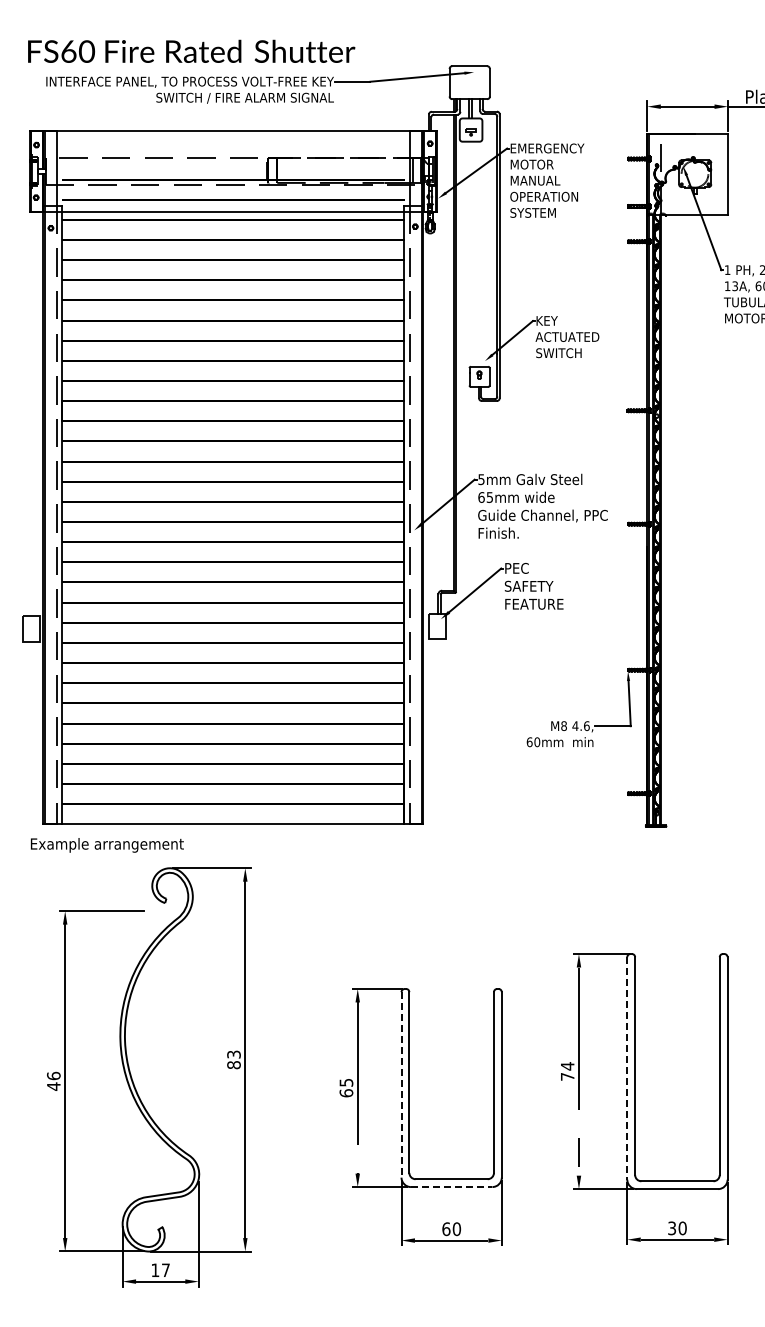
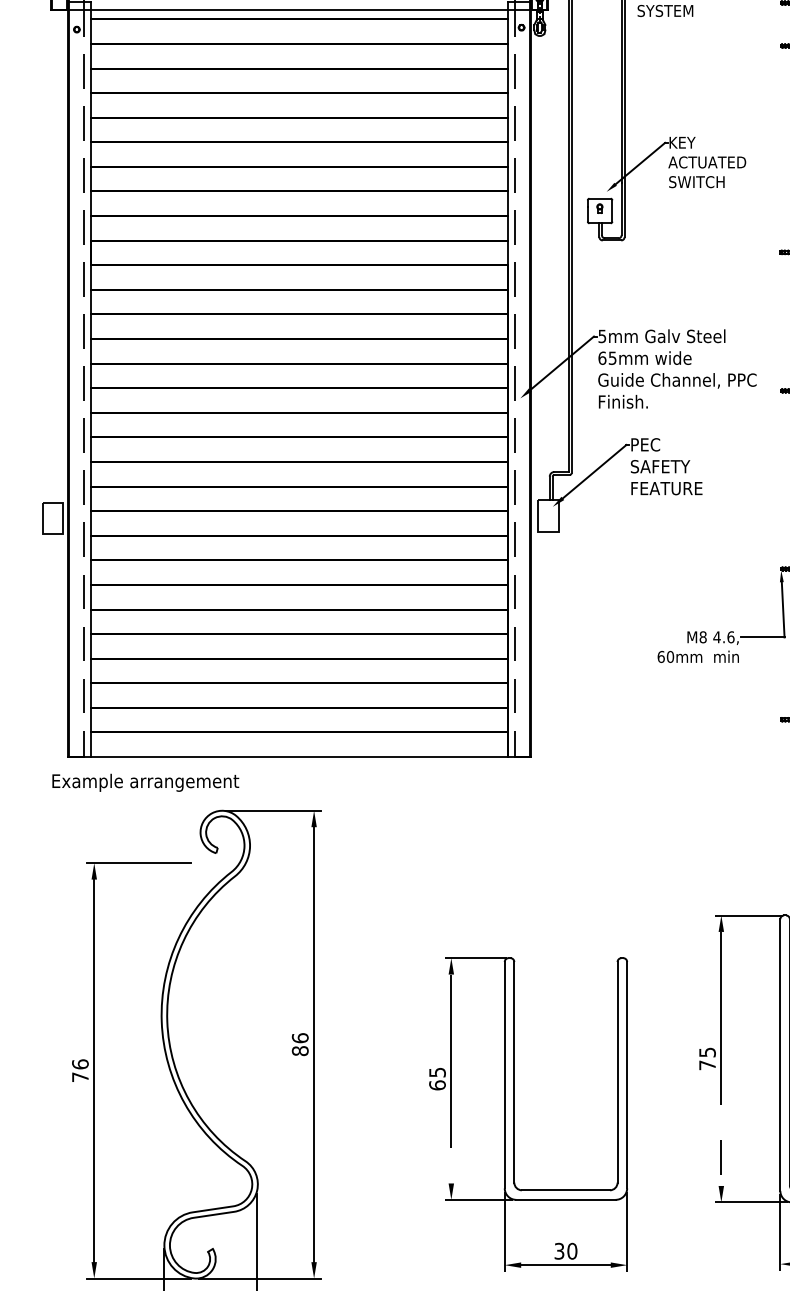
text: (233, 1054) -> (299, 1038), 83 -> 86
text: (567, 1066) -> (707, 1052), 74 -> 75
line: (627, 1068) -> (780, 1055), dashed -> solid
line: (401, 1084) -> (504, 1074), dashed -> solid
text: (53, 1086) -> (80, 1077), 46 -> 76
line: (451, 1187) -> (565, 1200), dashed -> solid
text: (446, 1229) -> (559, 1251), 60 -> 30

